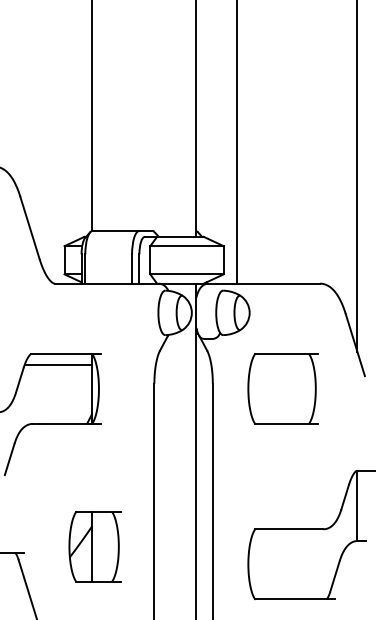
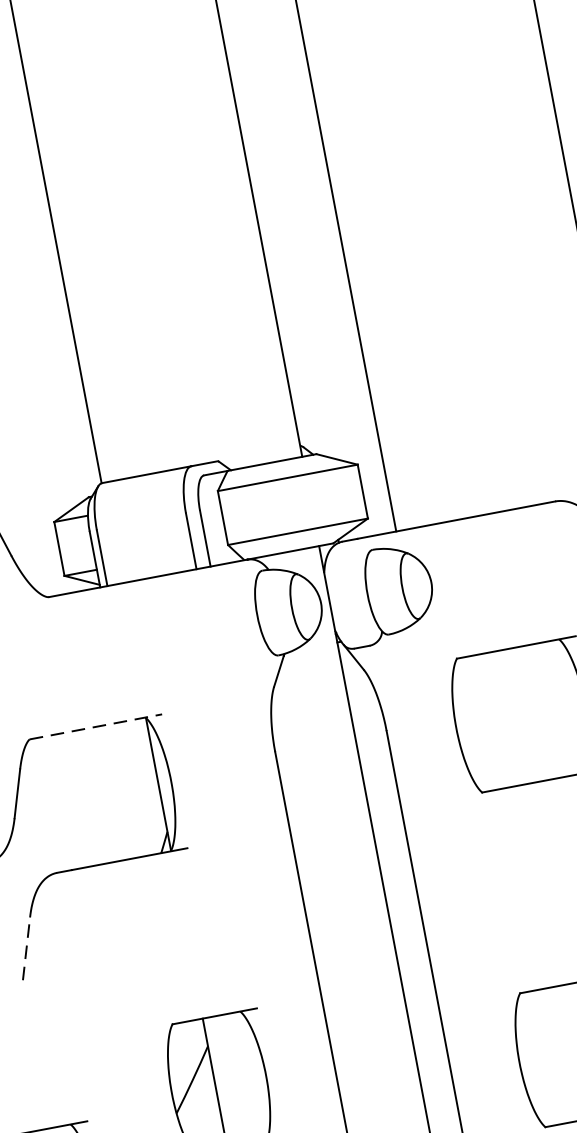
line: (66, 353) -> (96, 726), solid -> dashed
line: (58, 365) -> (85, 751), removed
line: (9, 459) -> (26, 948), solid -> dashed

